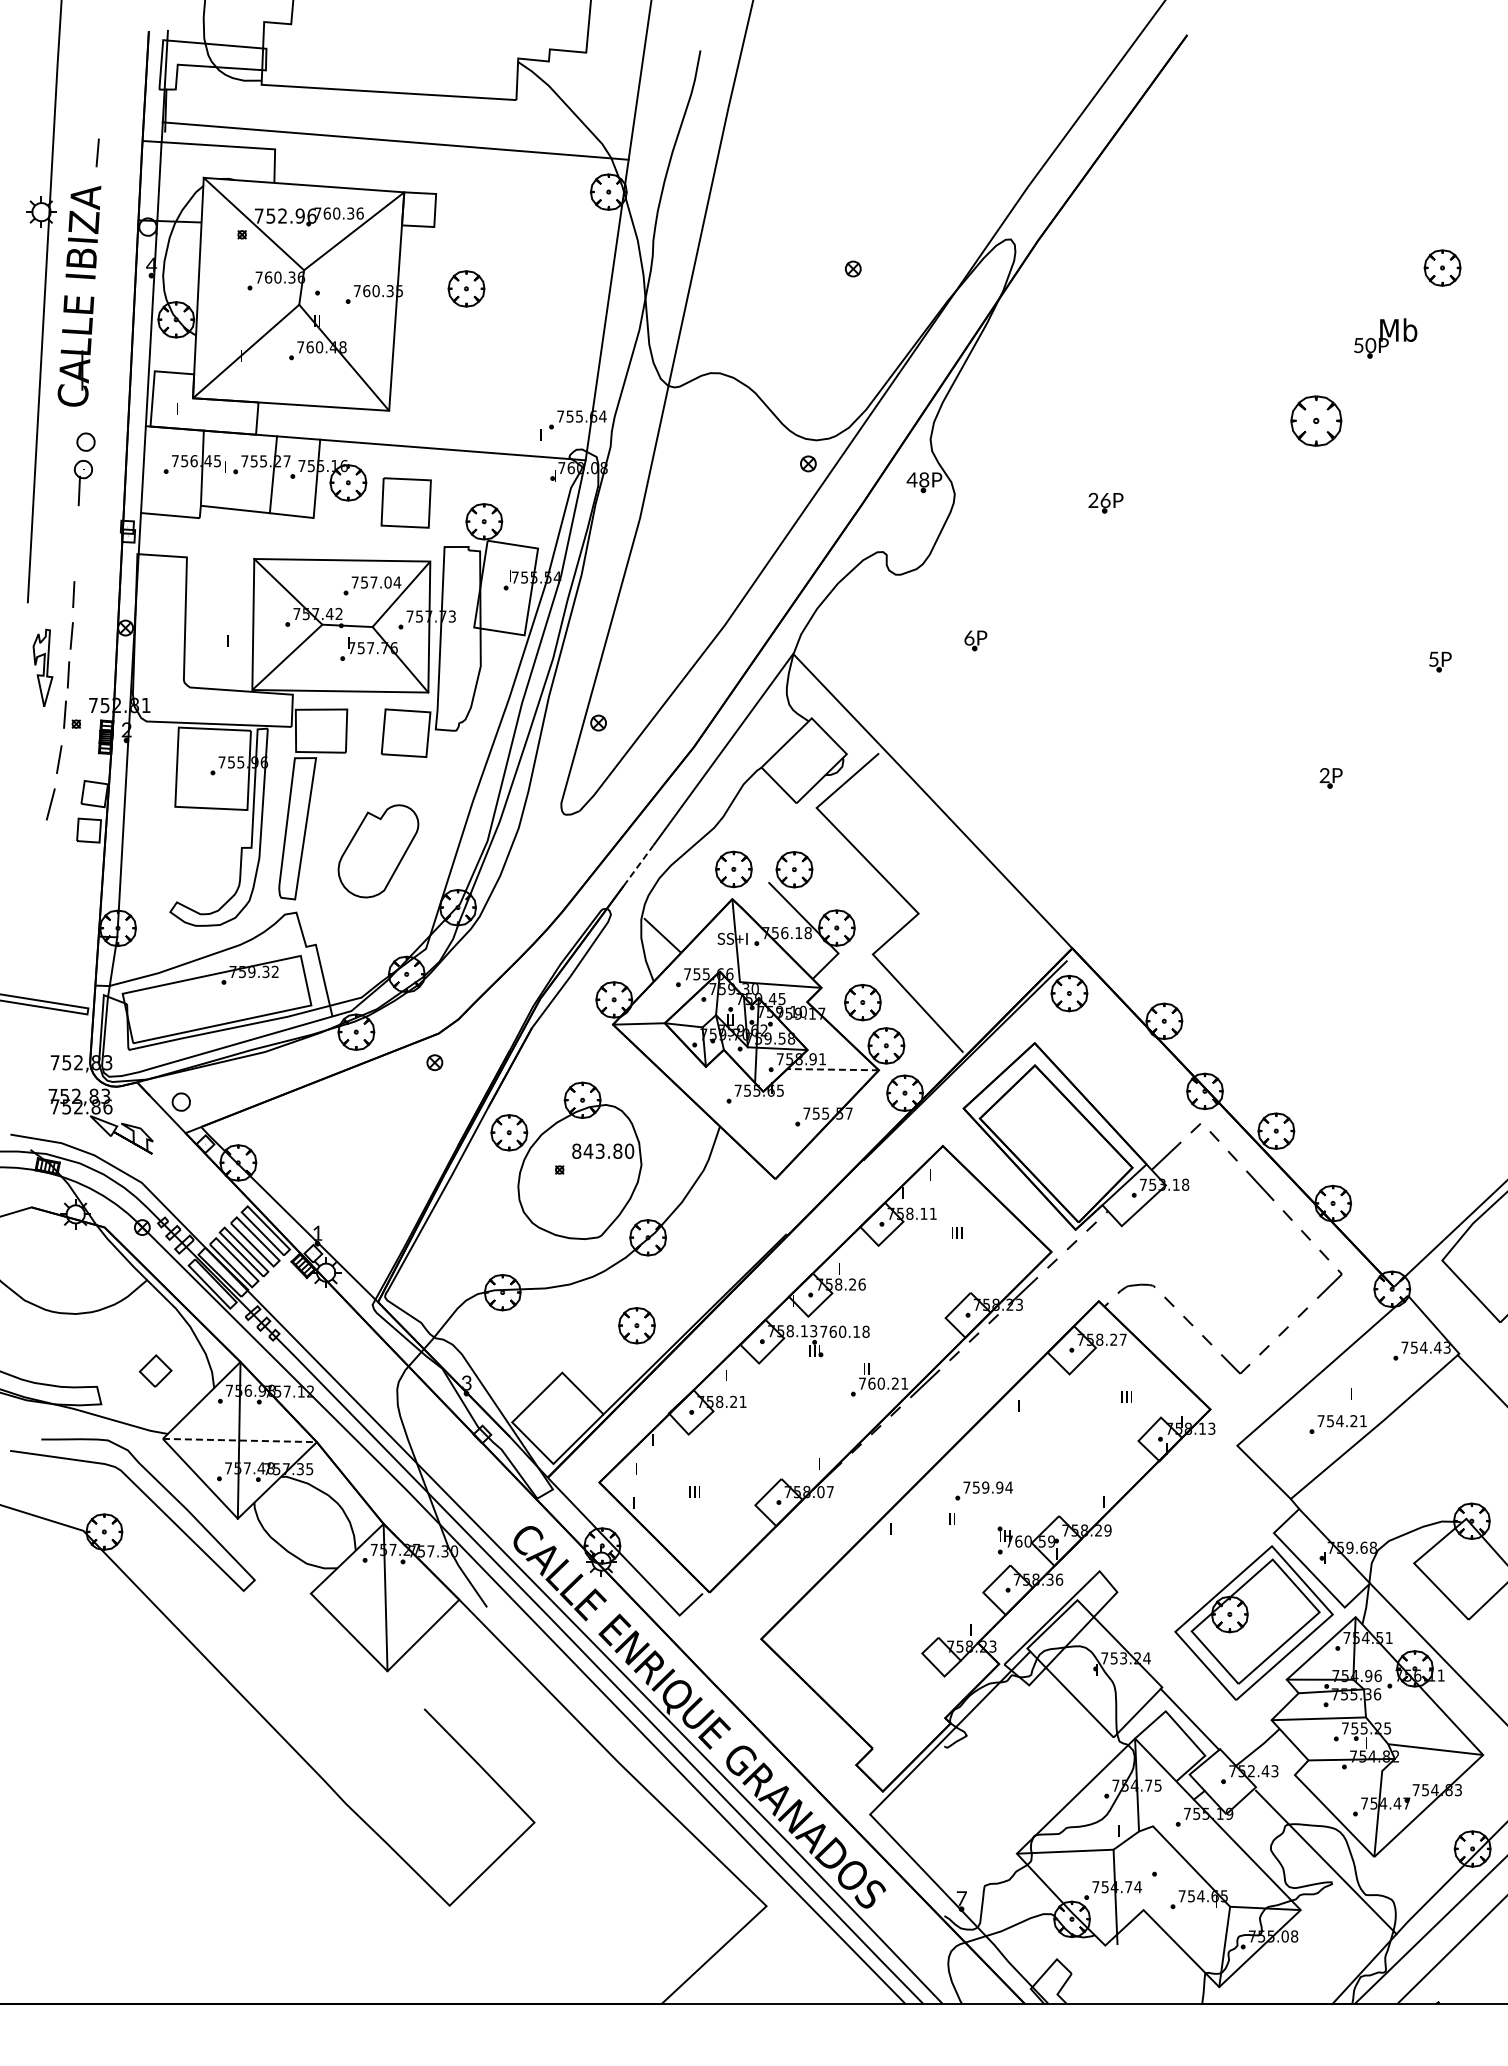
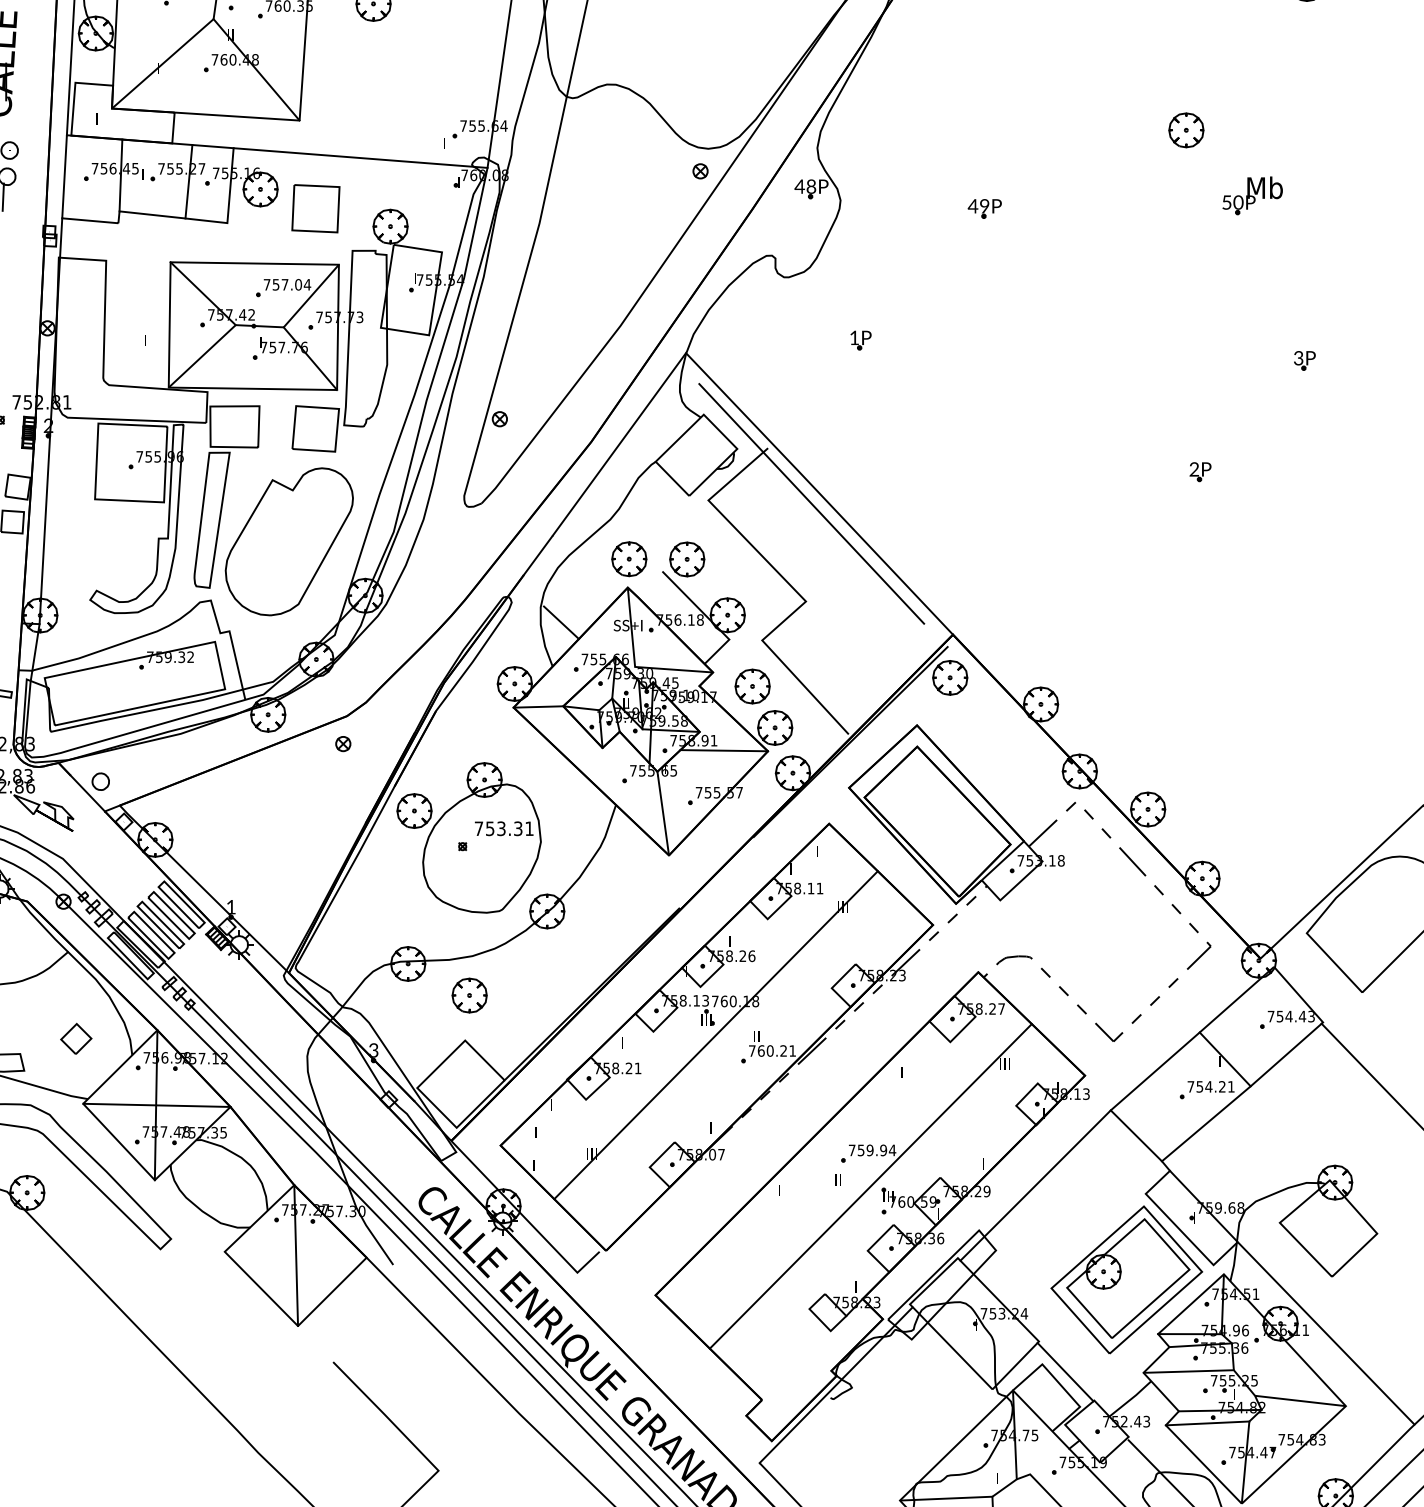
part: (1385, 338) -> (1252, 195), moved
part: (1316, 420) -> (1186, 129), size x0.71
text: (1098, 499) -> (978, 205), 26P -> 49P
text: (969, 637) -> (854, 337), 6P -> 1P
text: (1433, 658) -> (1298, 357), 5P -> 3P
line: (924, 811) -> (811, 503), added
part: (378, 851) -> (289, 542), size x1.67
line: (638, 865) -> (538, 555), dashed -> solid
line: (833, 1069) -> (724, 750), dashed -> solid
line: (769, 1135) -> (663, 813), added
text: (603, 1150) -> (504, 828), 843.80 -> 753.31
part: (636, 1325) -> (469, 995), moved
line: (824, 1366) -> (715, 1034), added
line: (1356, 1392) -> (1224, 1059), added
line: (240, 1440) -> (157, 1105), dashed -> solid
line: (1158, 1523) -> (1035, 1184), added
line: (986, 1524) -> (870, 1185), added
line: (1338, 1773) -> (1207, 1423), added

